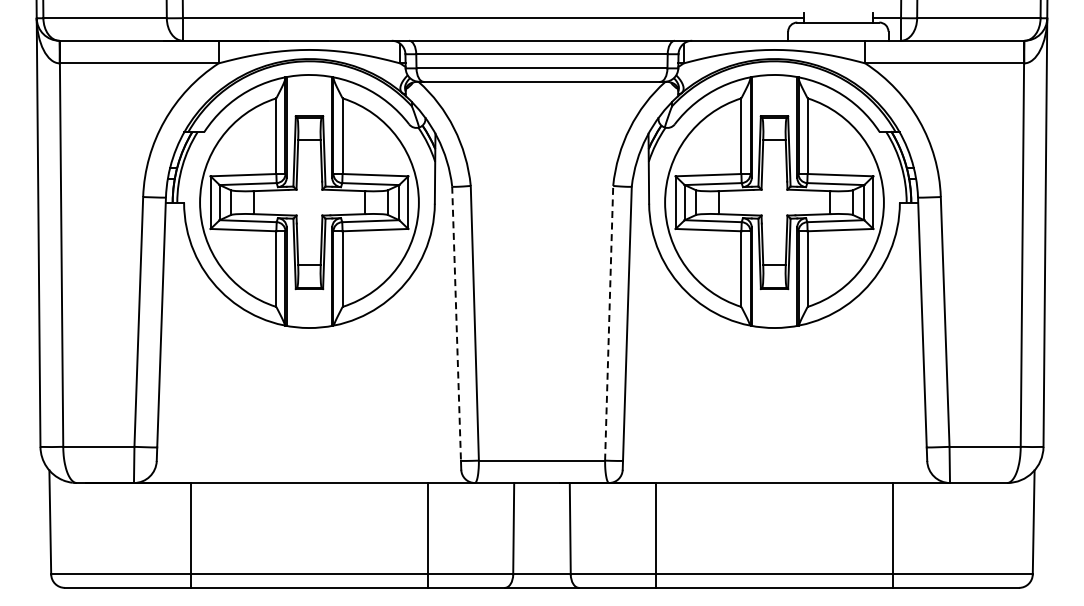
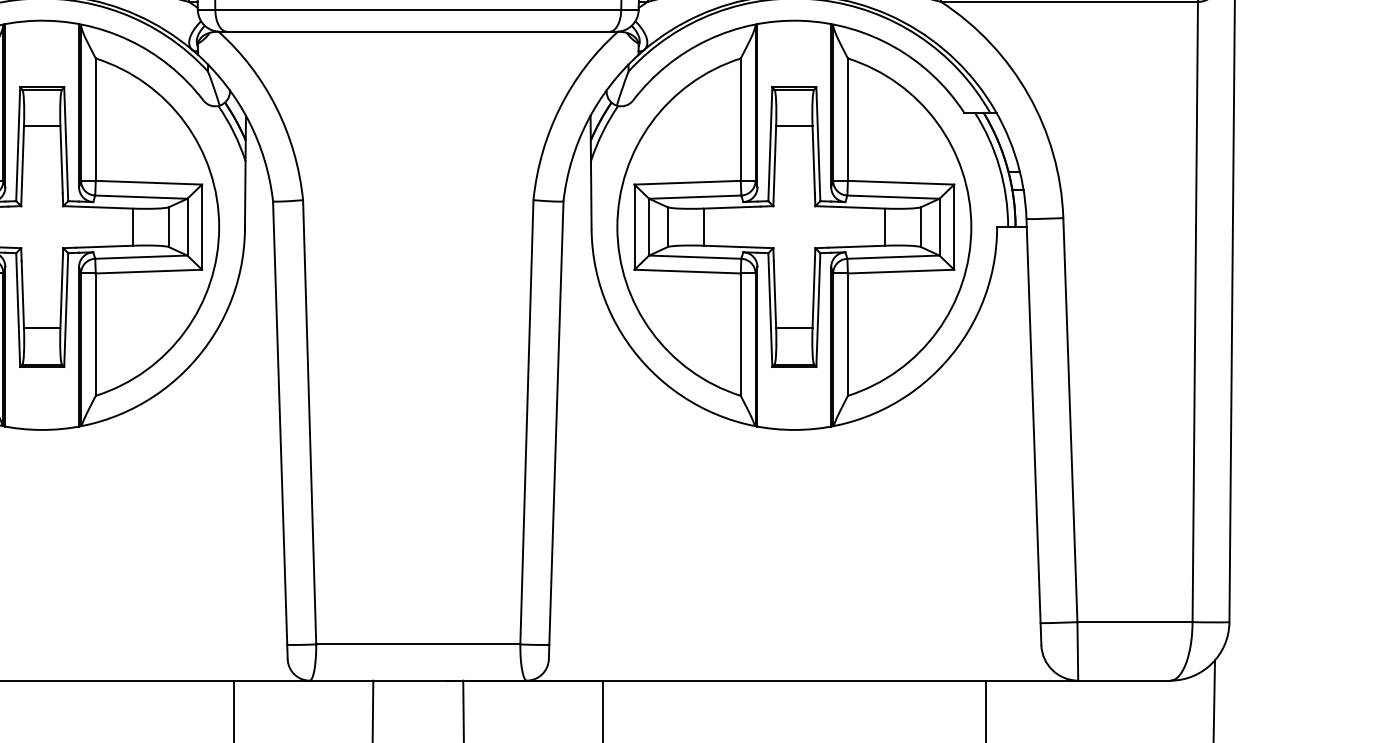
line: (609, 322) -> (527, 421), dashed -> solid
line: (456, 324) -> (280, 424), dashed -> solid

